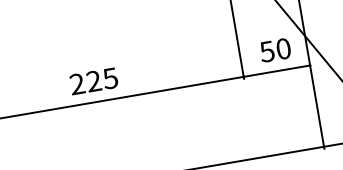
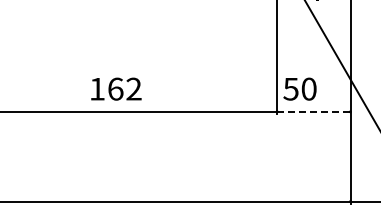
text: (274, 49) -> (299, 88), moved
line: (276, 70) -> (313, 111), solid -> dashed
text: (93, 80) -> (115, 88), 225 -> 162

